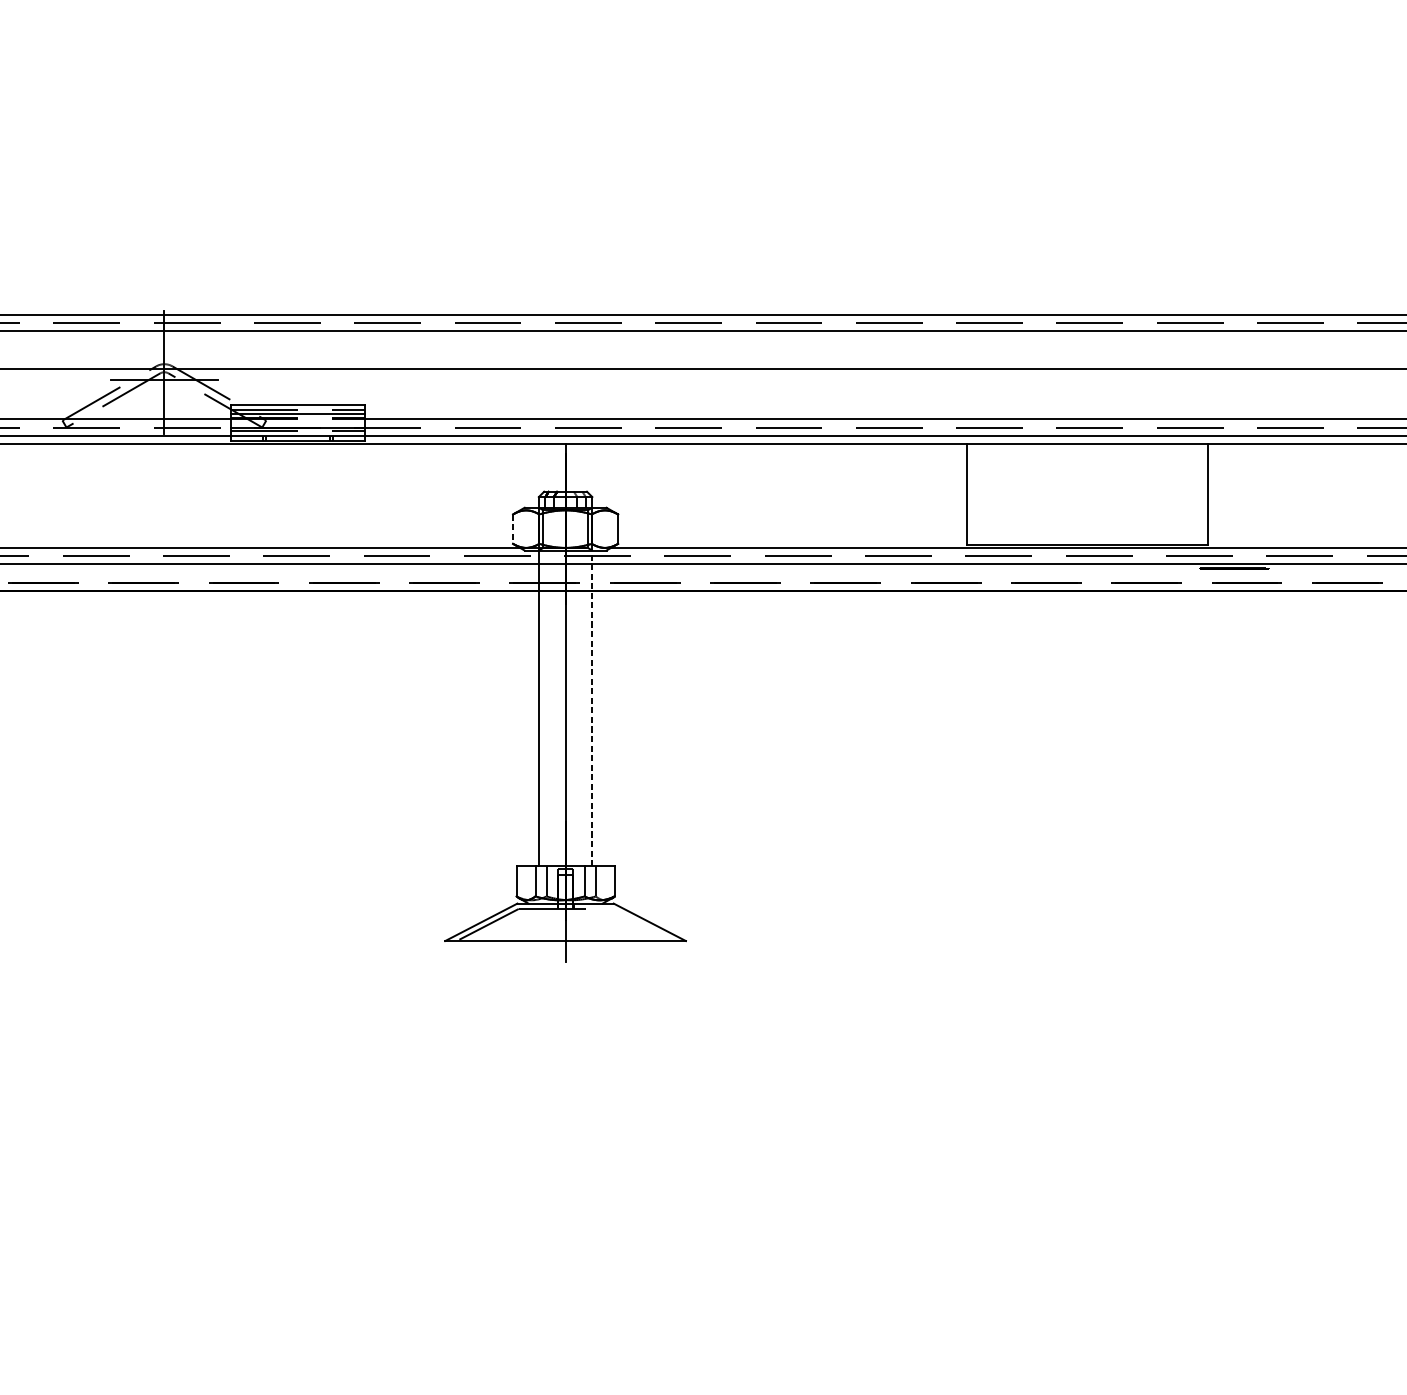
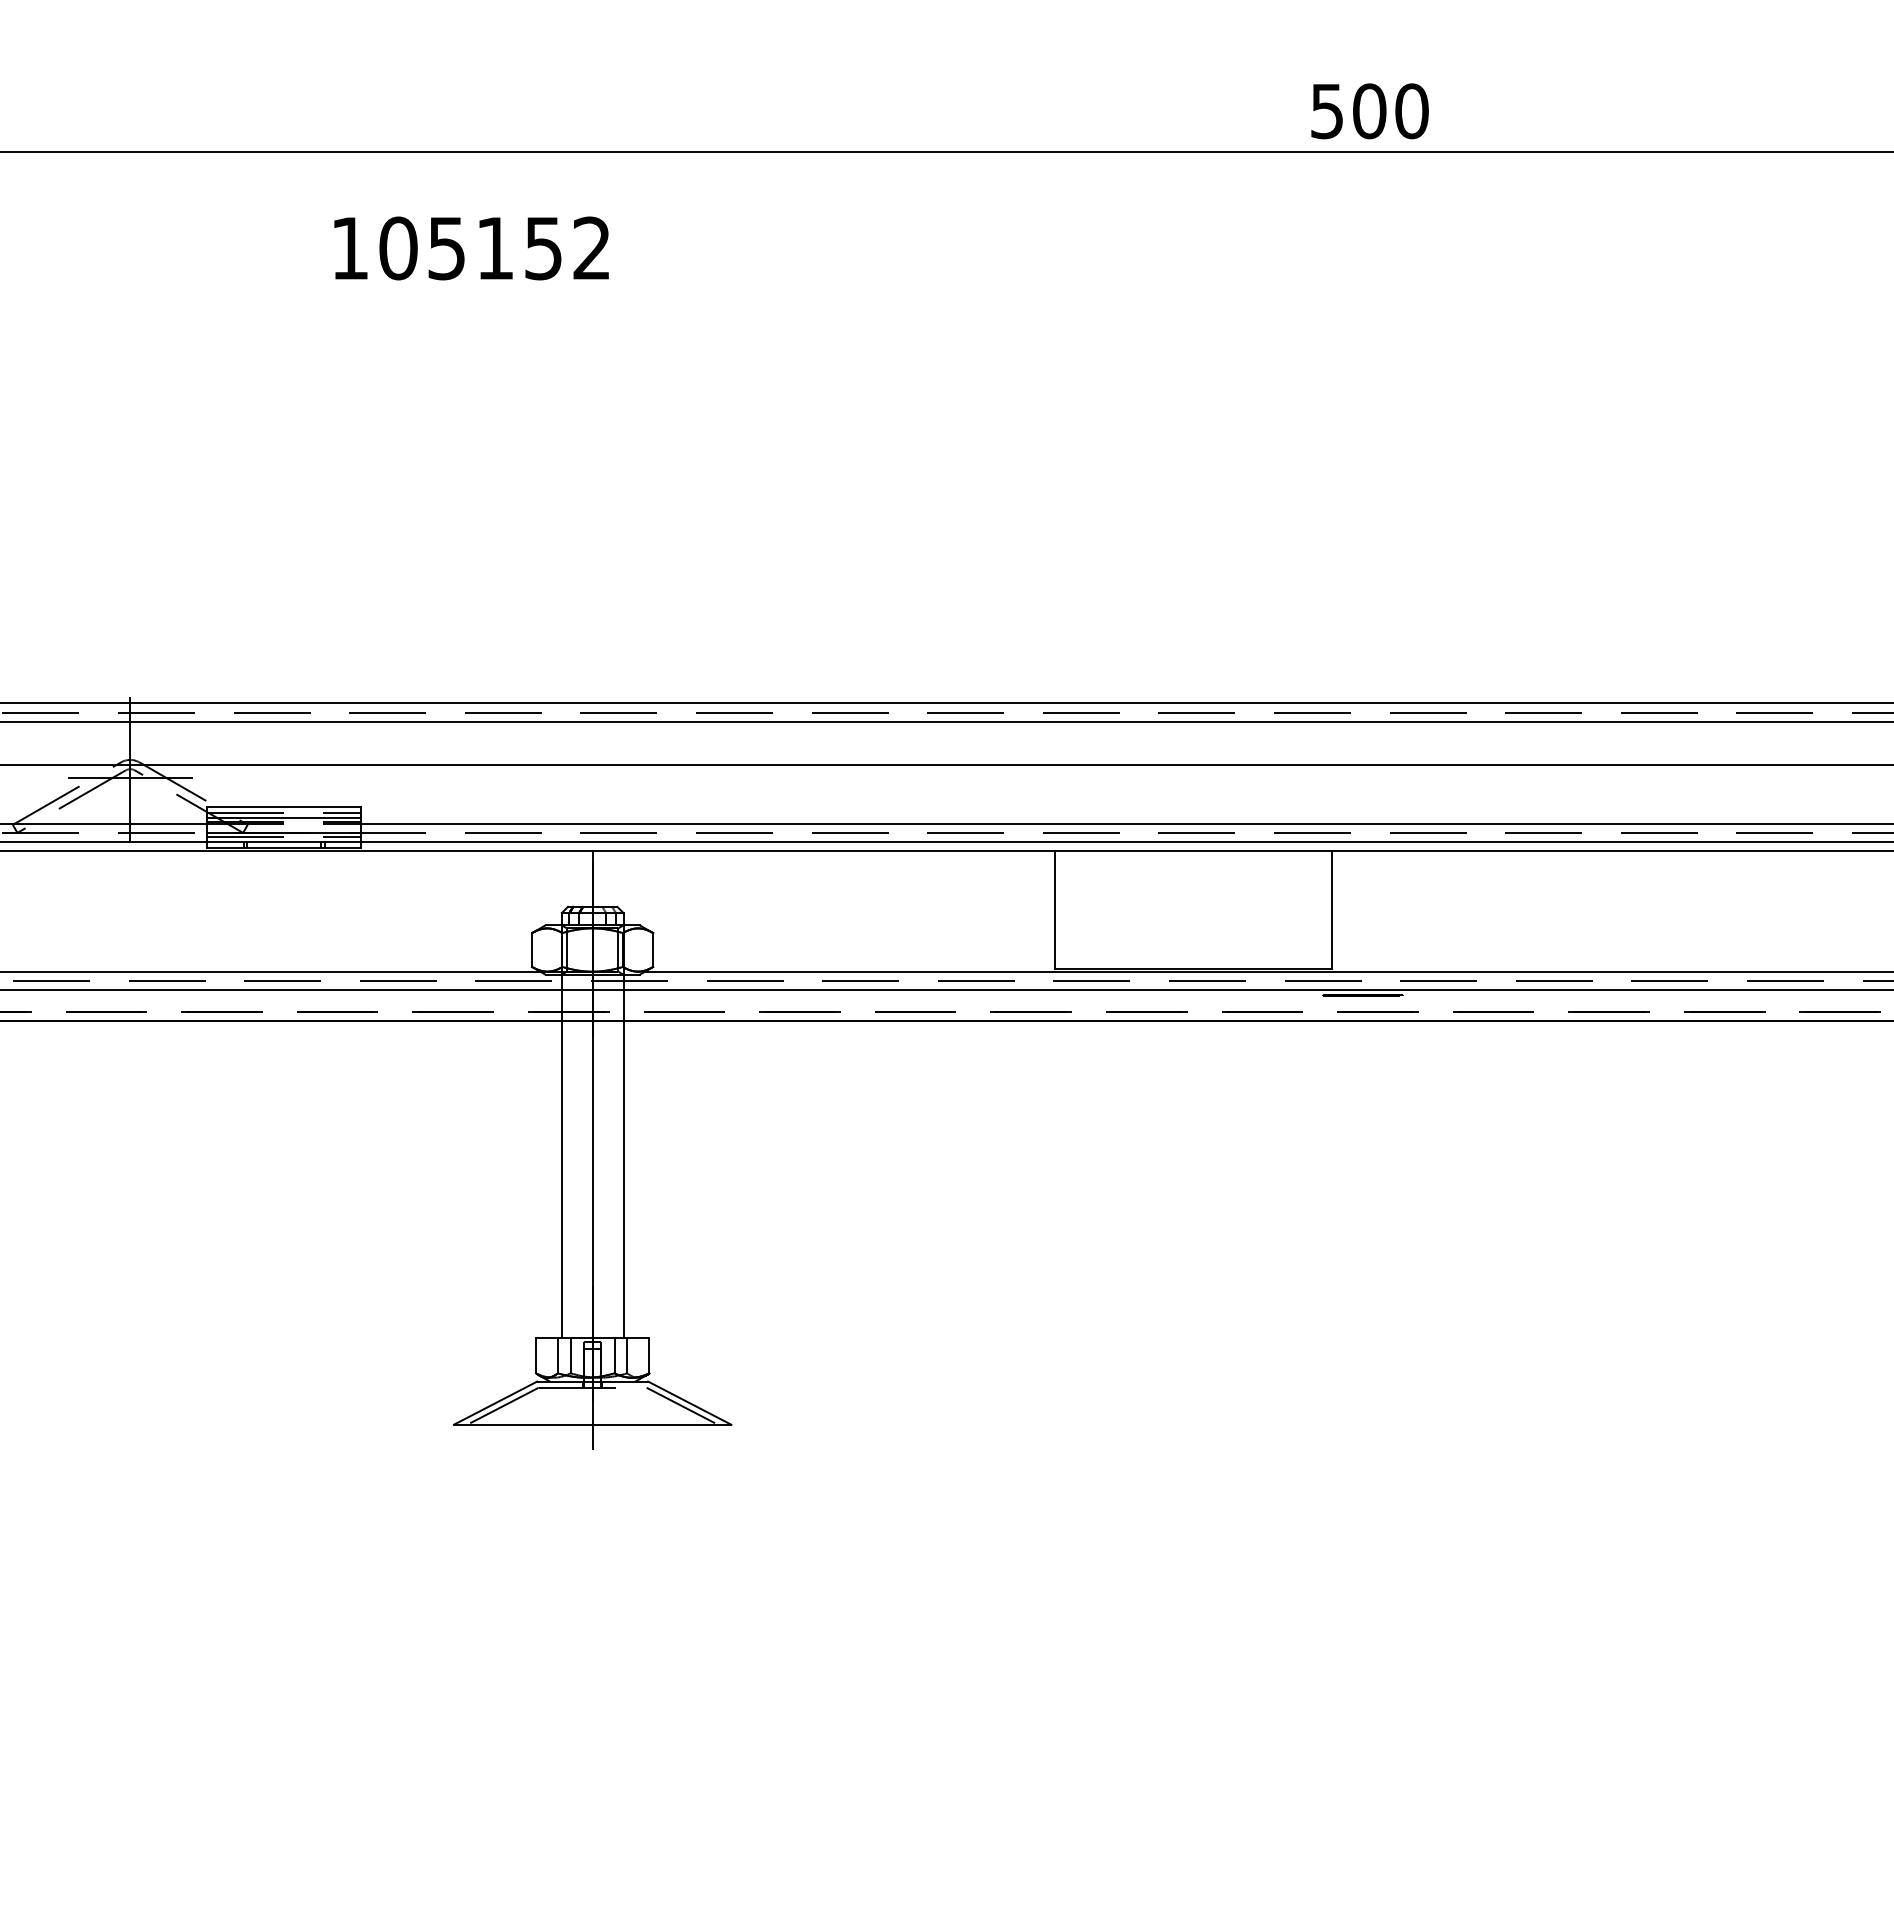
line: (513, 529) -> (532, 950), dashed -> solid
line: (592, 708) -> (623, 1156), dashed -> solid
line: (642, 924) -> (681, 1405), added

